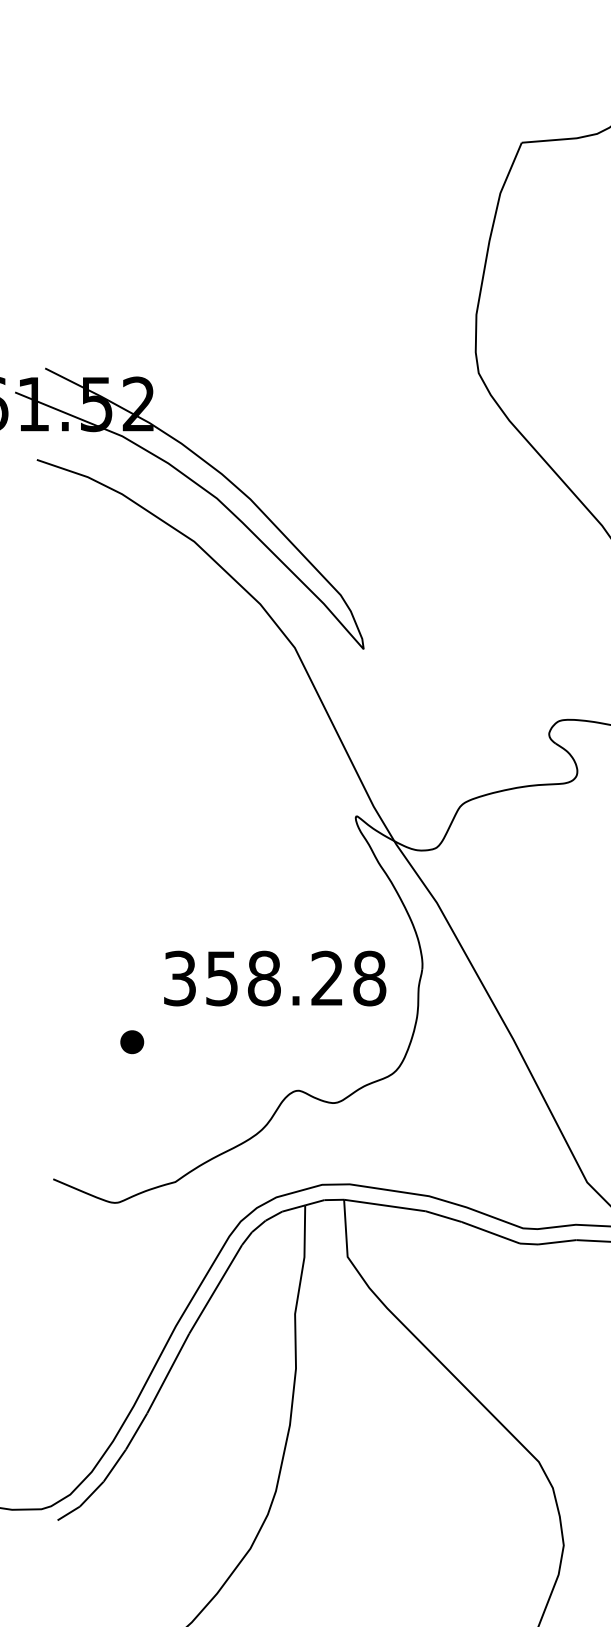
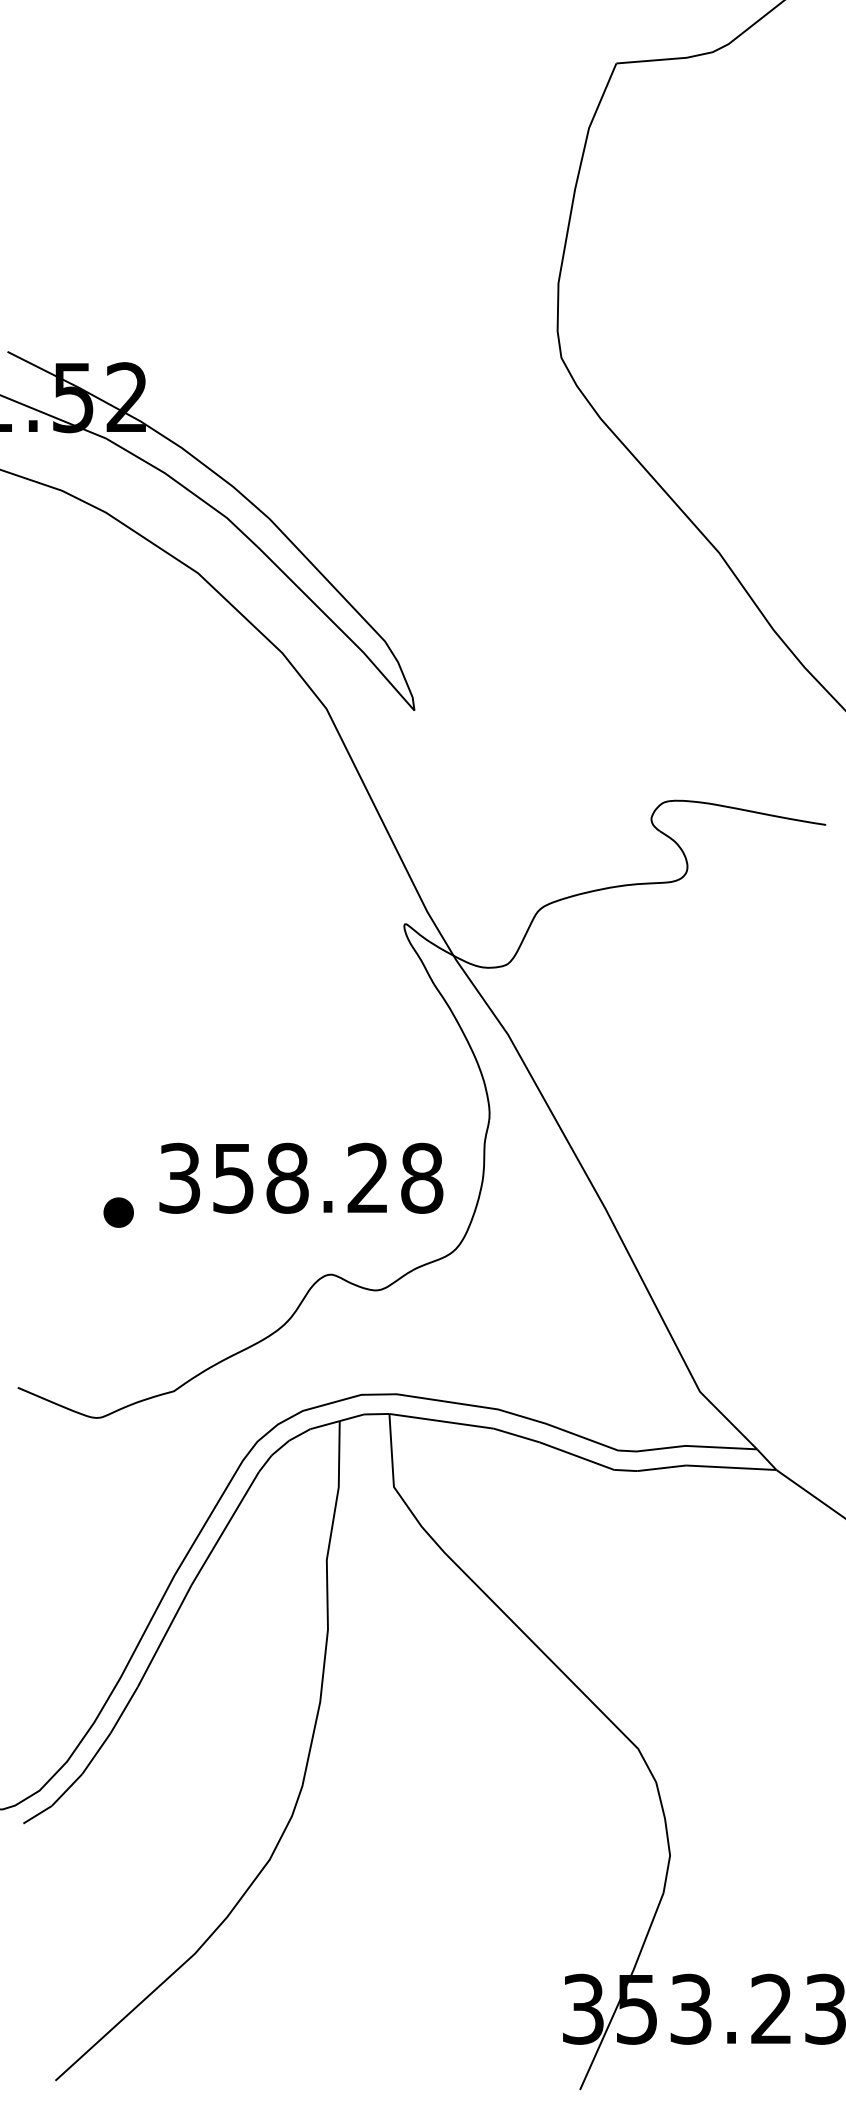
text: (275, 977) -> (301, 1177), moved

